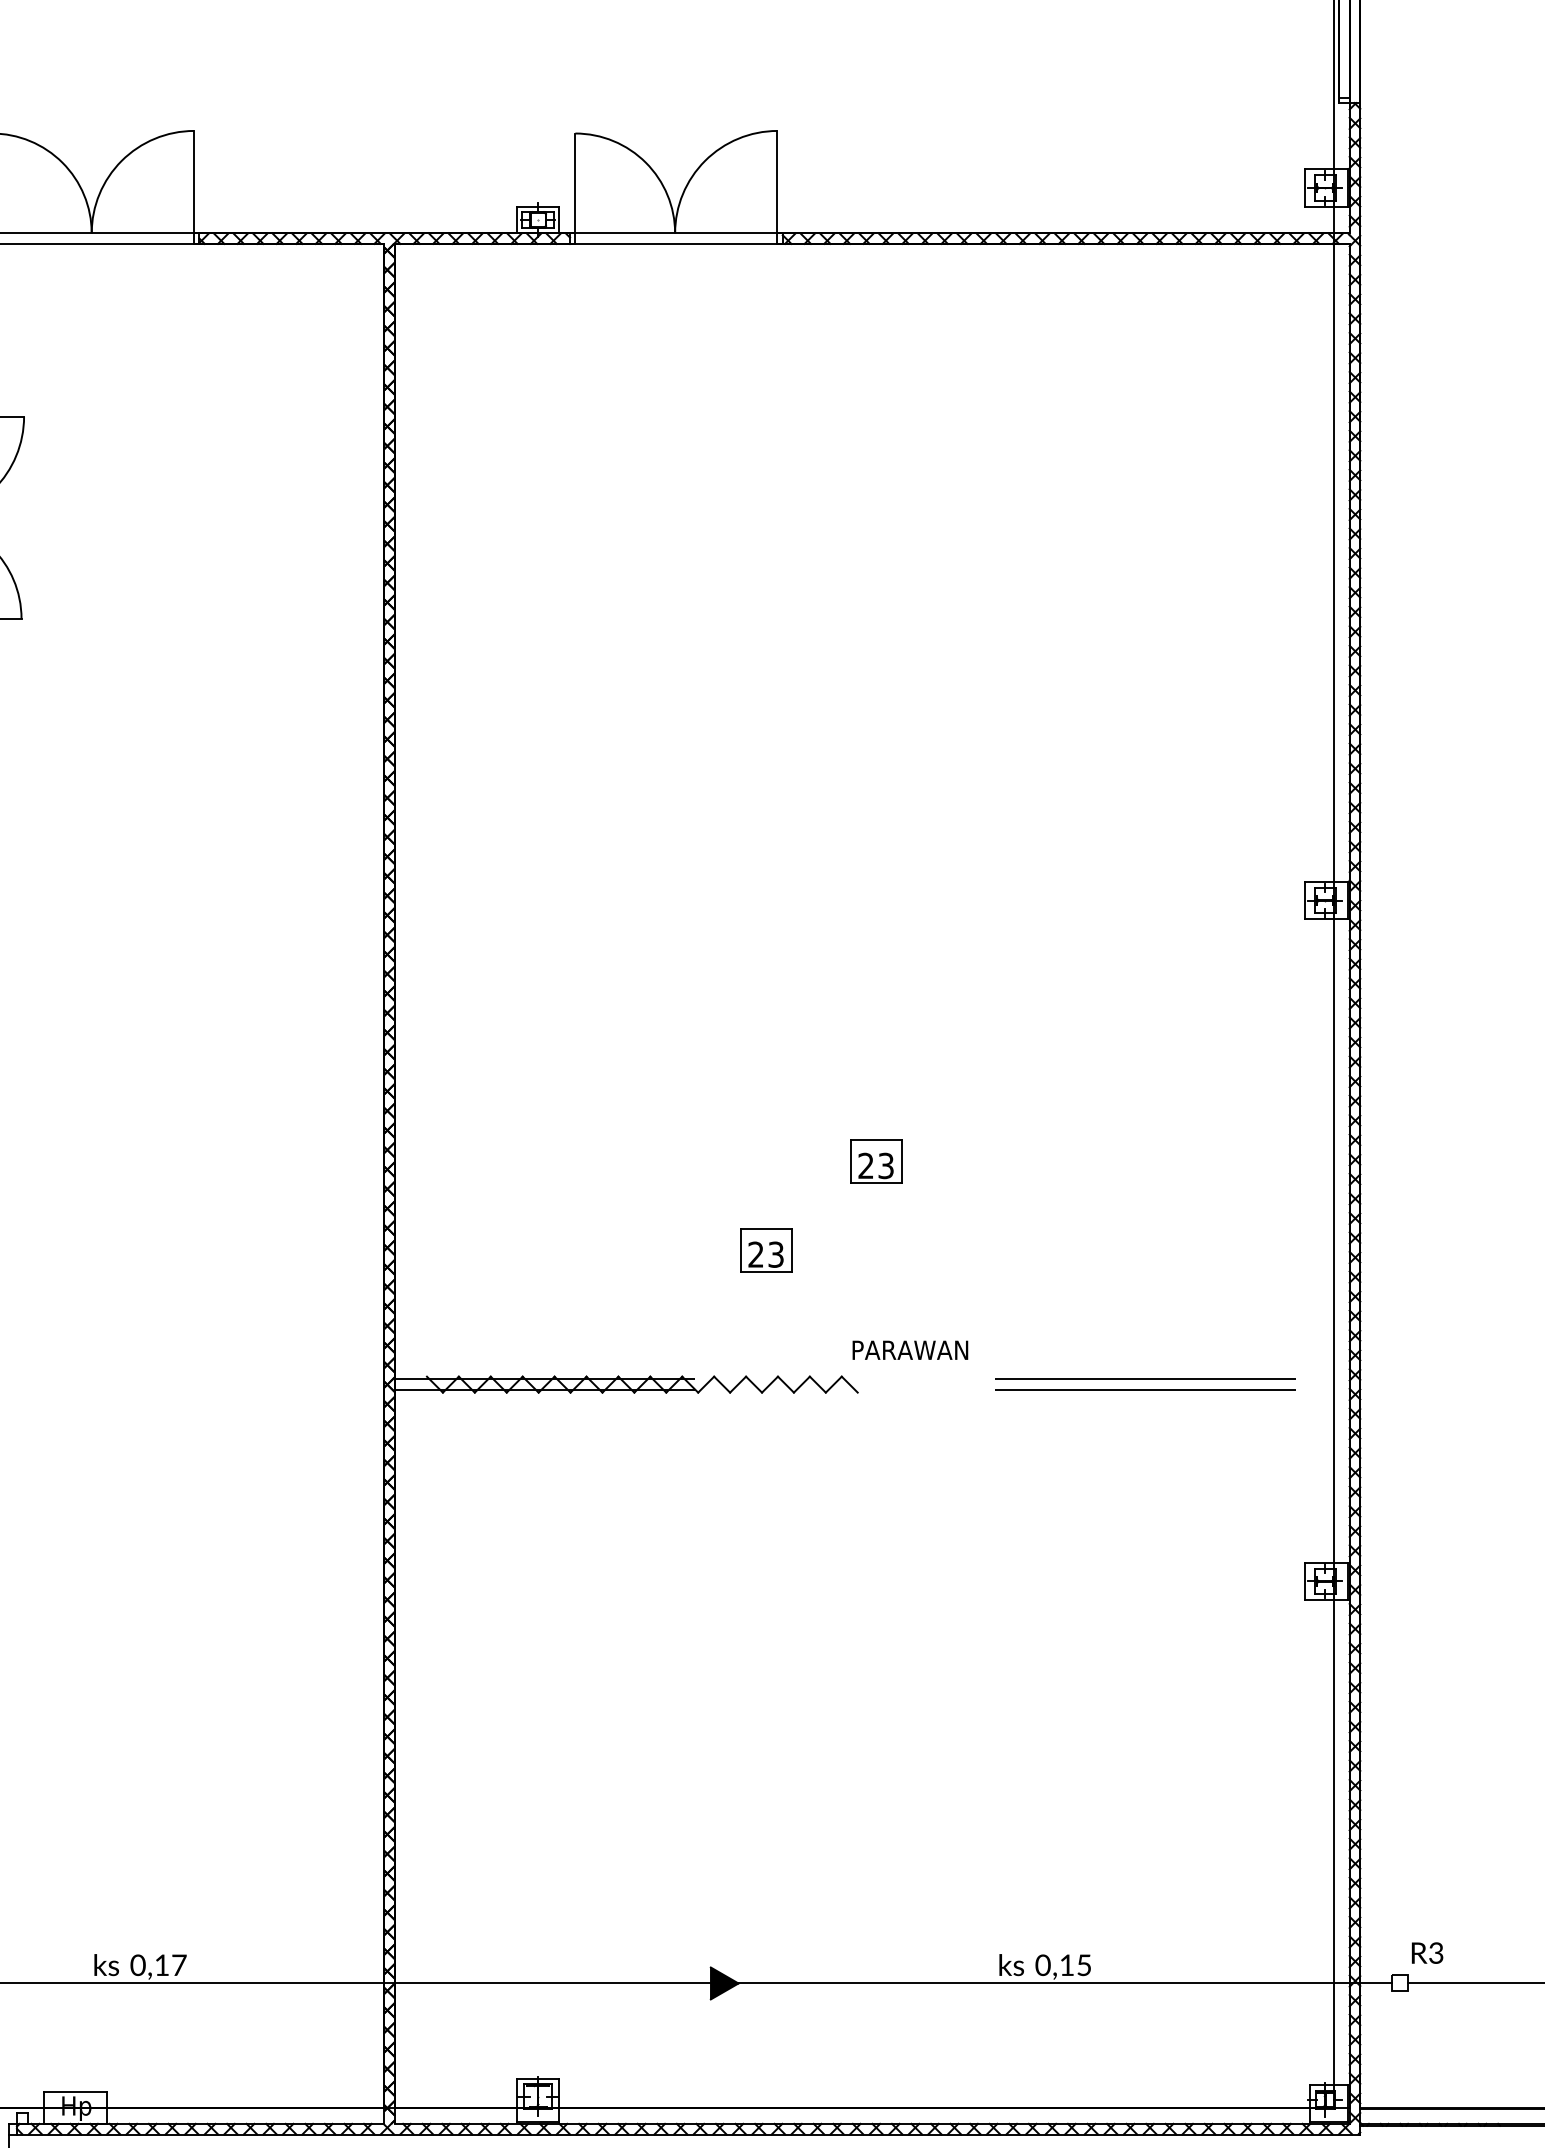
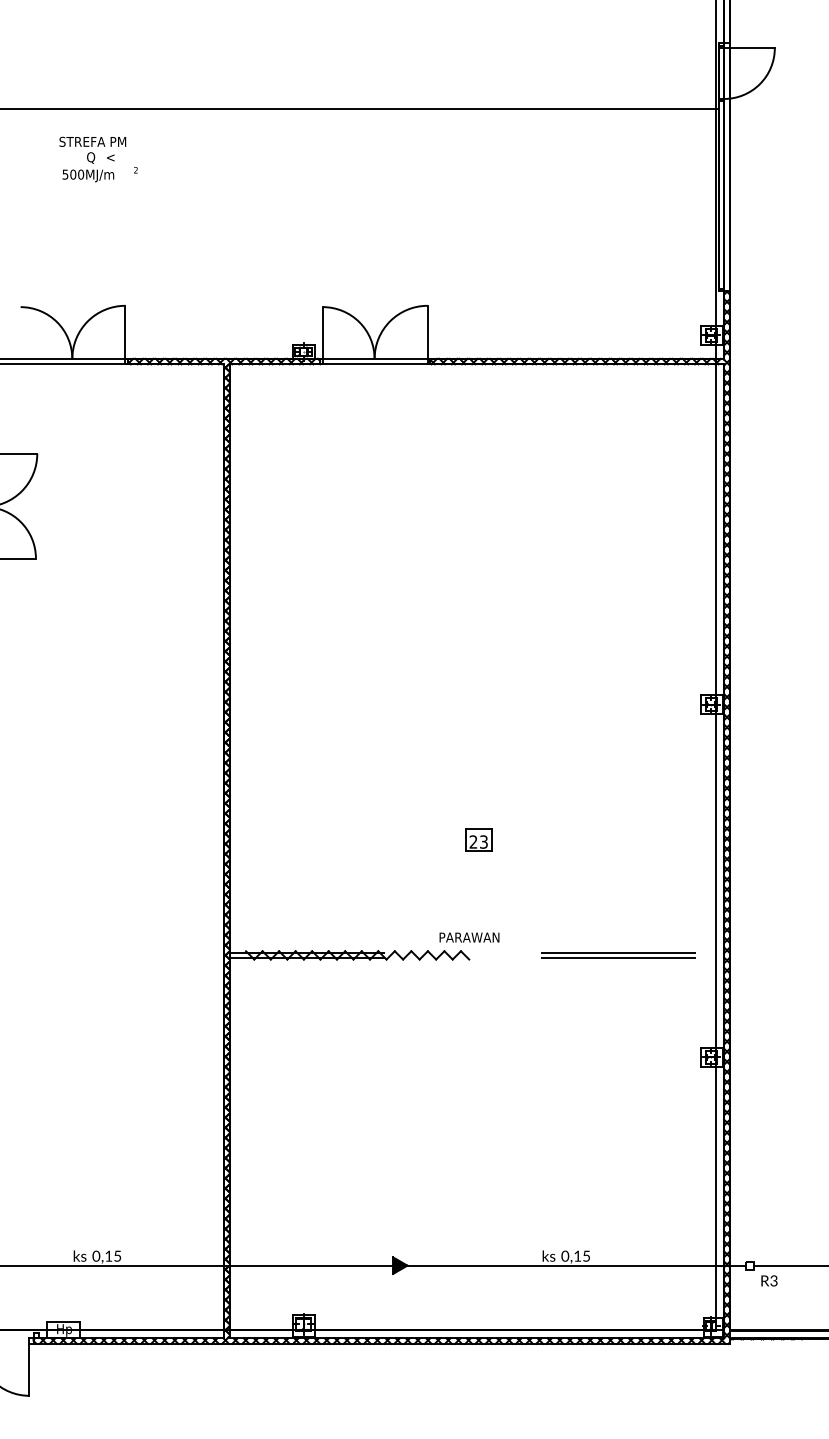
part: (765, 1249) -> (421, 885), removed
text: (910, 1350) -> (469, 937), moved
text: (1427, 1952) -> (769, 1280), moved
text: (178, 1963) -> (117, 1255), 0,17 -> 0,15

